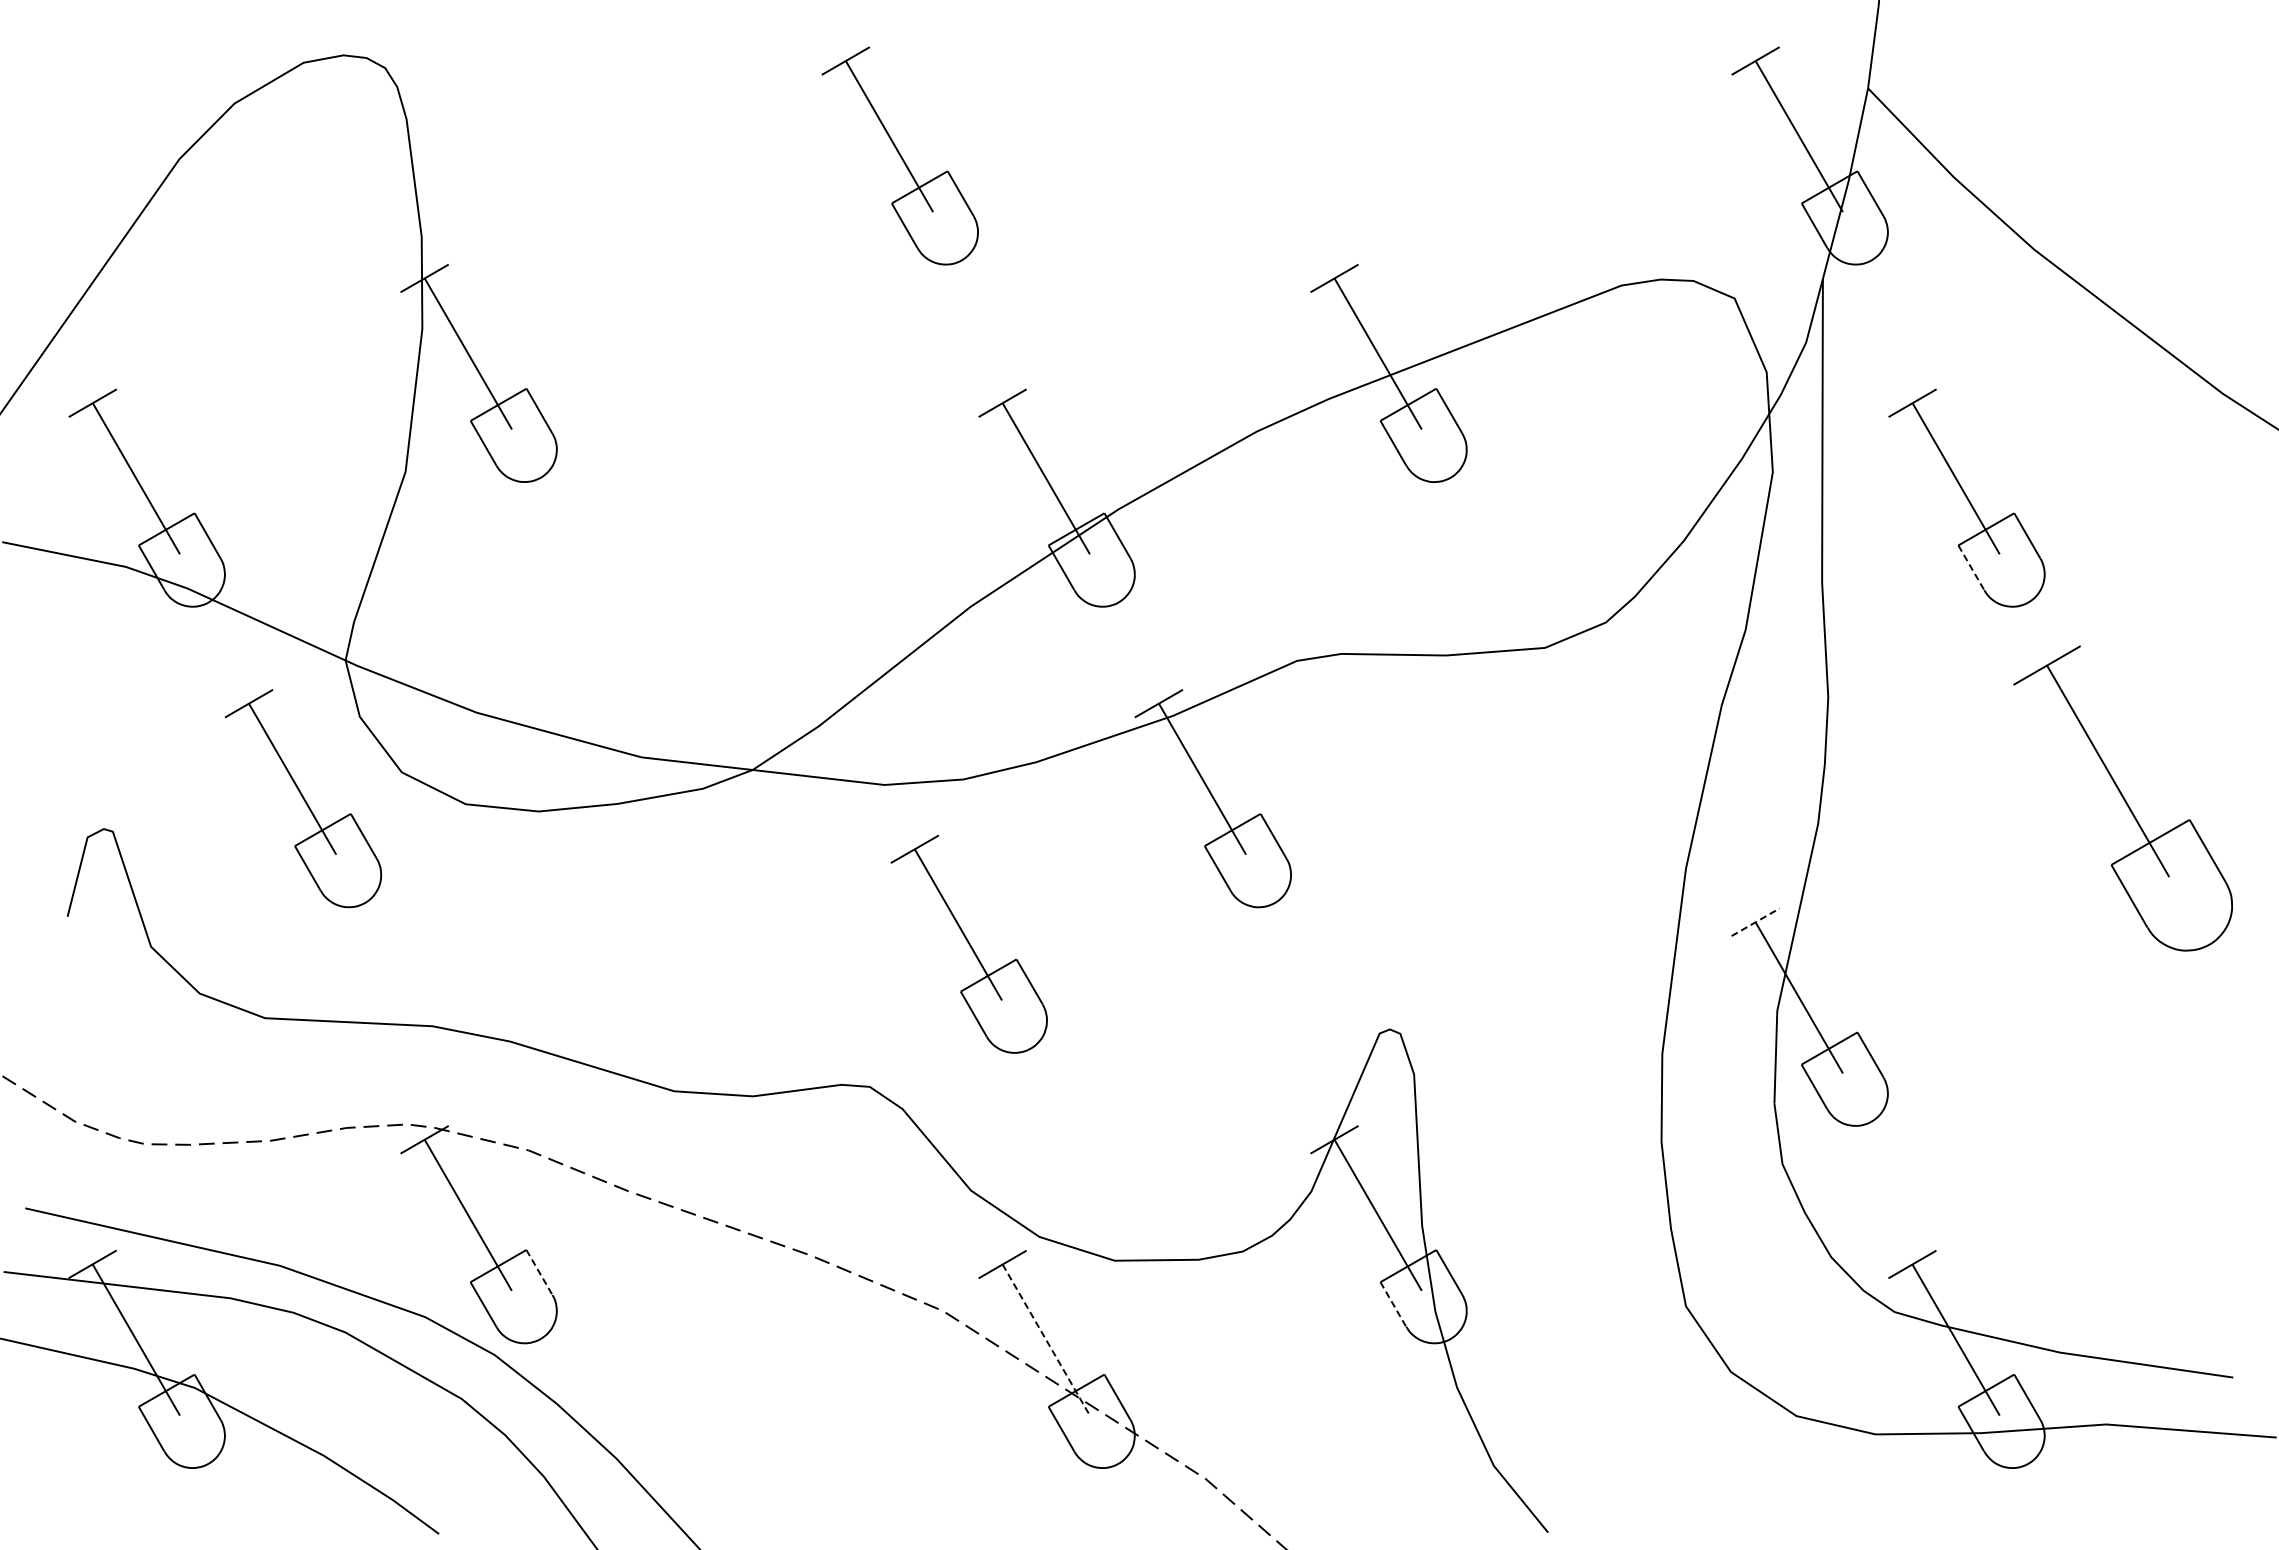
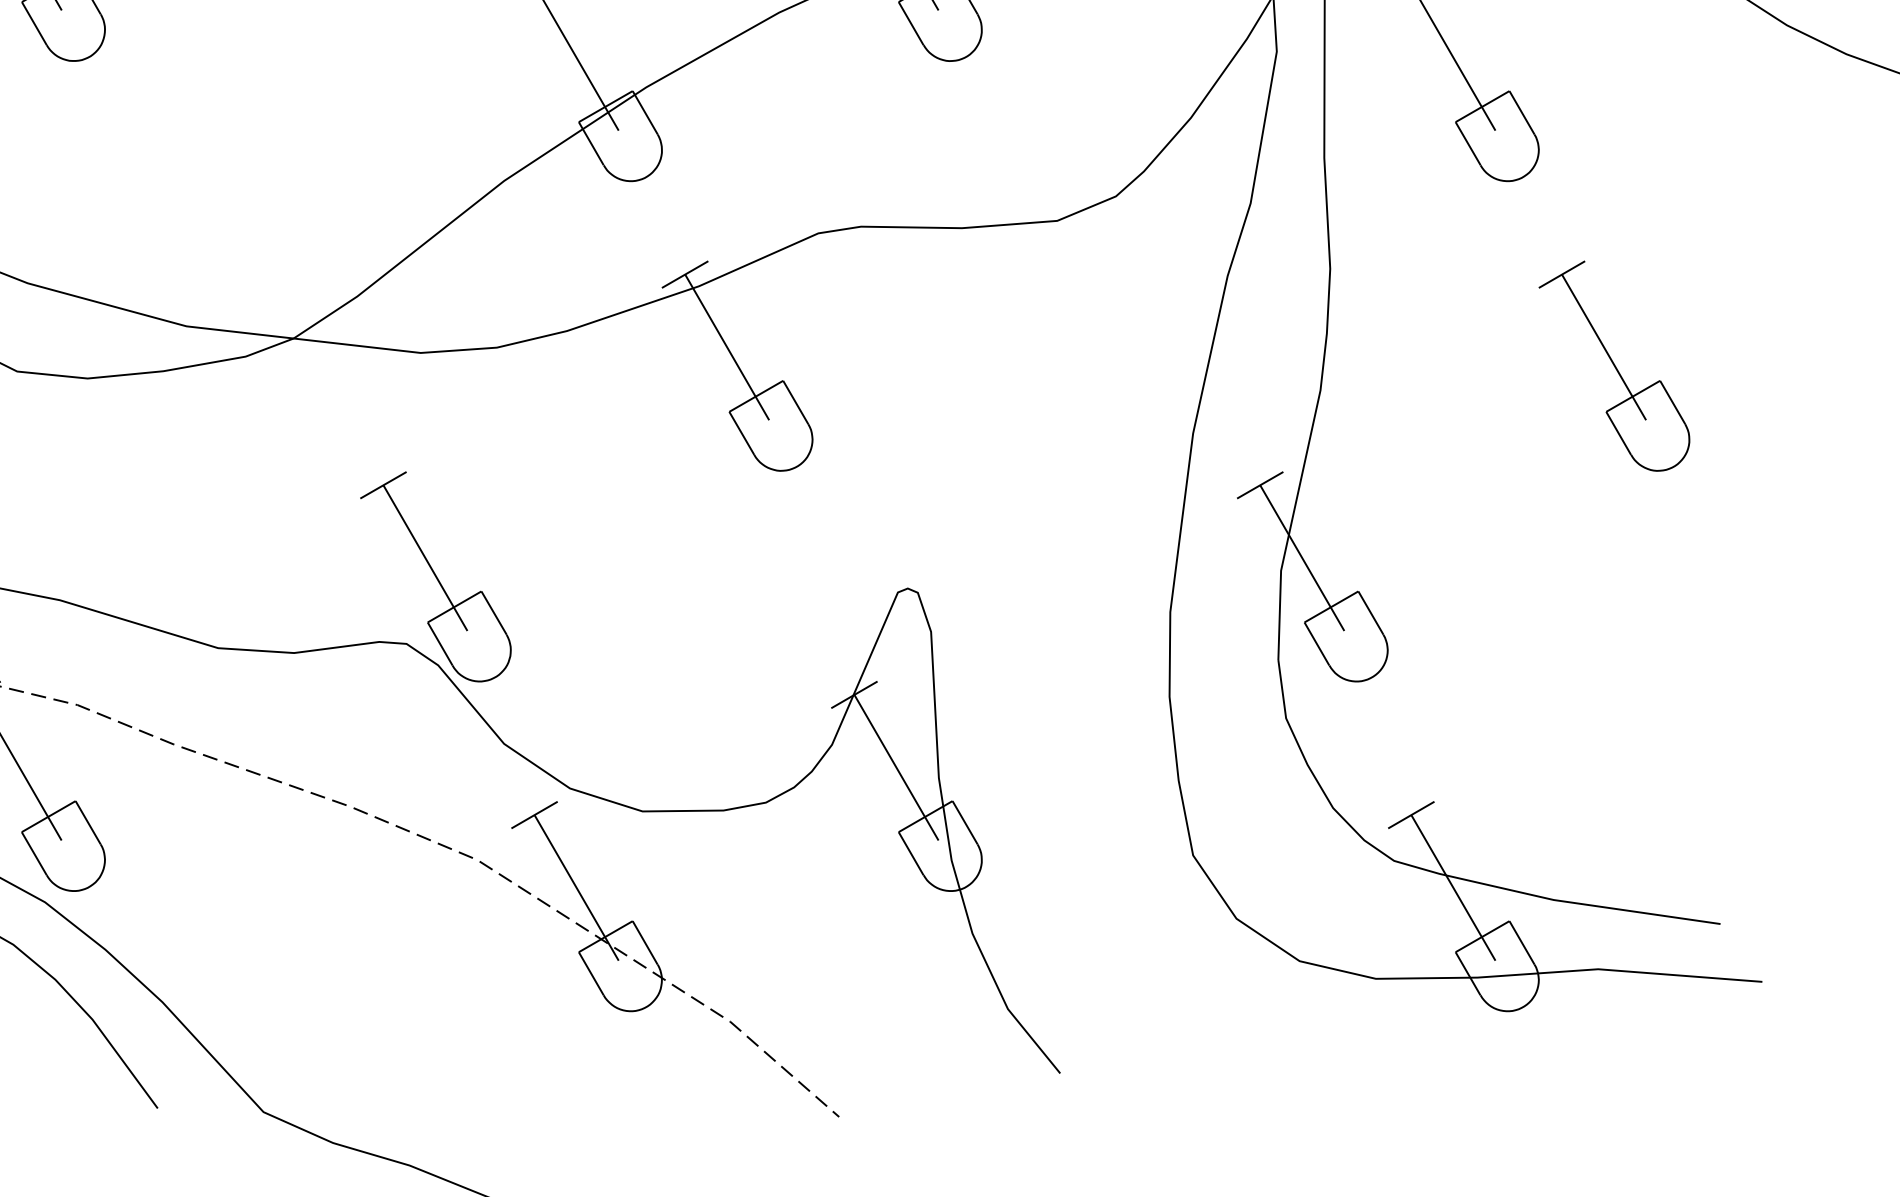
line: (1971, 567) -> (1468, 143), dashed -> solid
part: (2122, 798) -> (1613, 365), size x0.71
line: (1755, 922) -> (1260, 485), dashed -> solid
part: (968, 943) -> (435, 576), moved
line: (539, 1272) -> (88, 822), dashed -> solid
line: (1393, 1304) -> (911, 853), dashed -> solid
line: (1046, 1340) -> (576, 888), dashed -> solid

